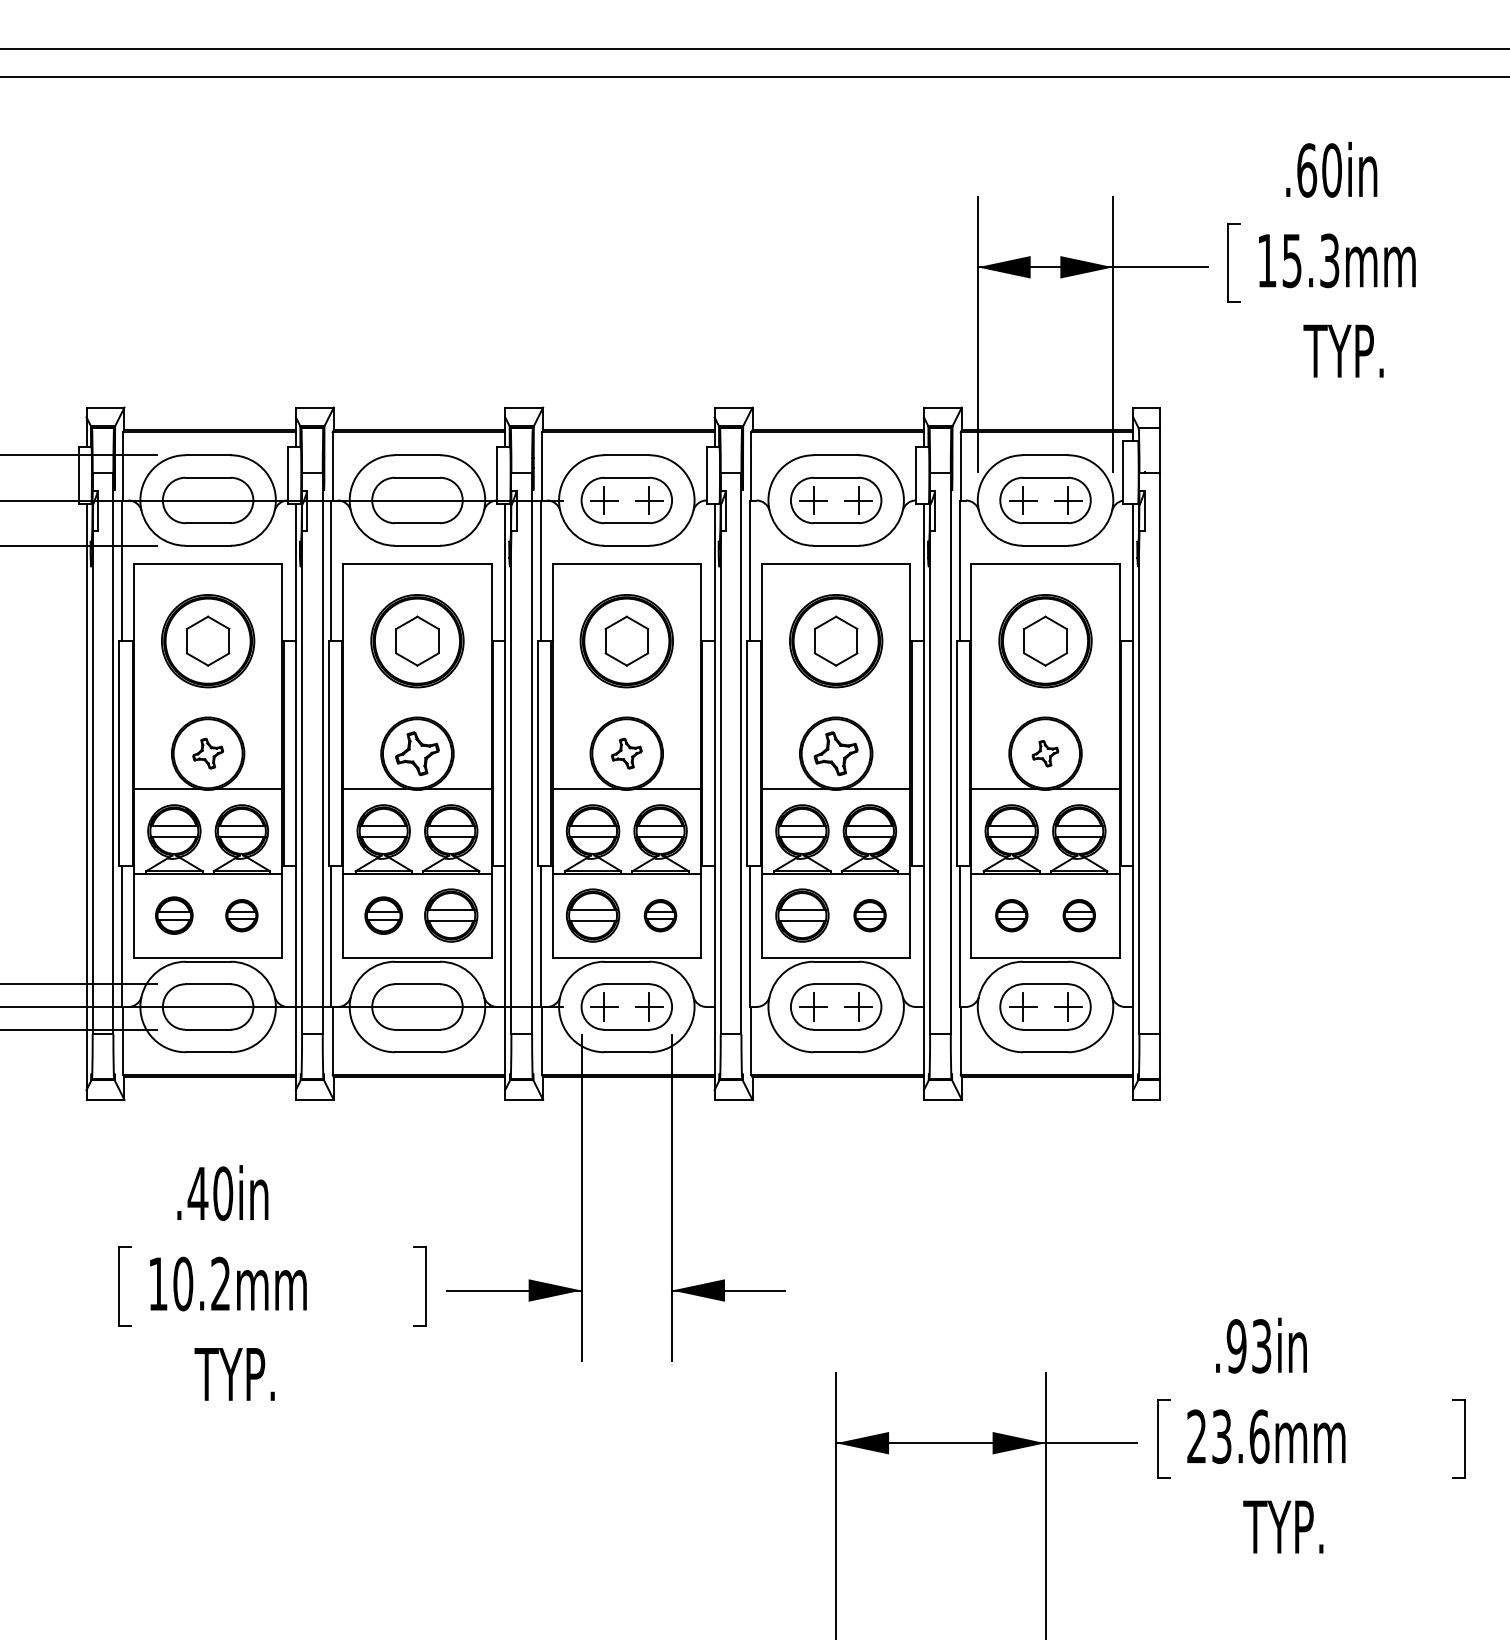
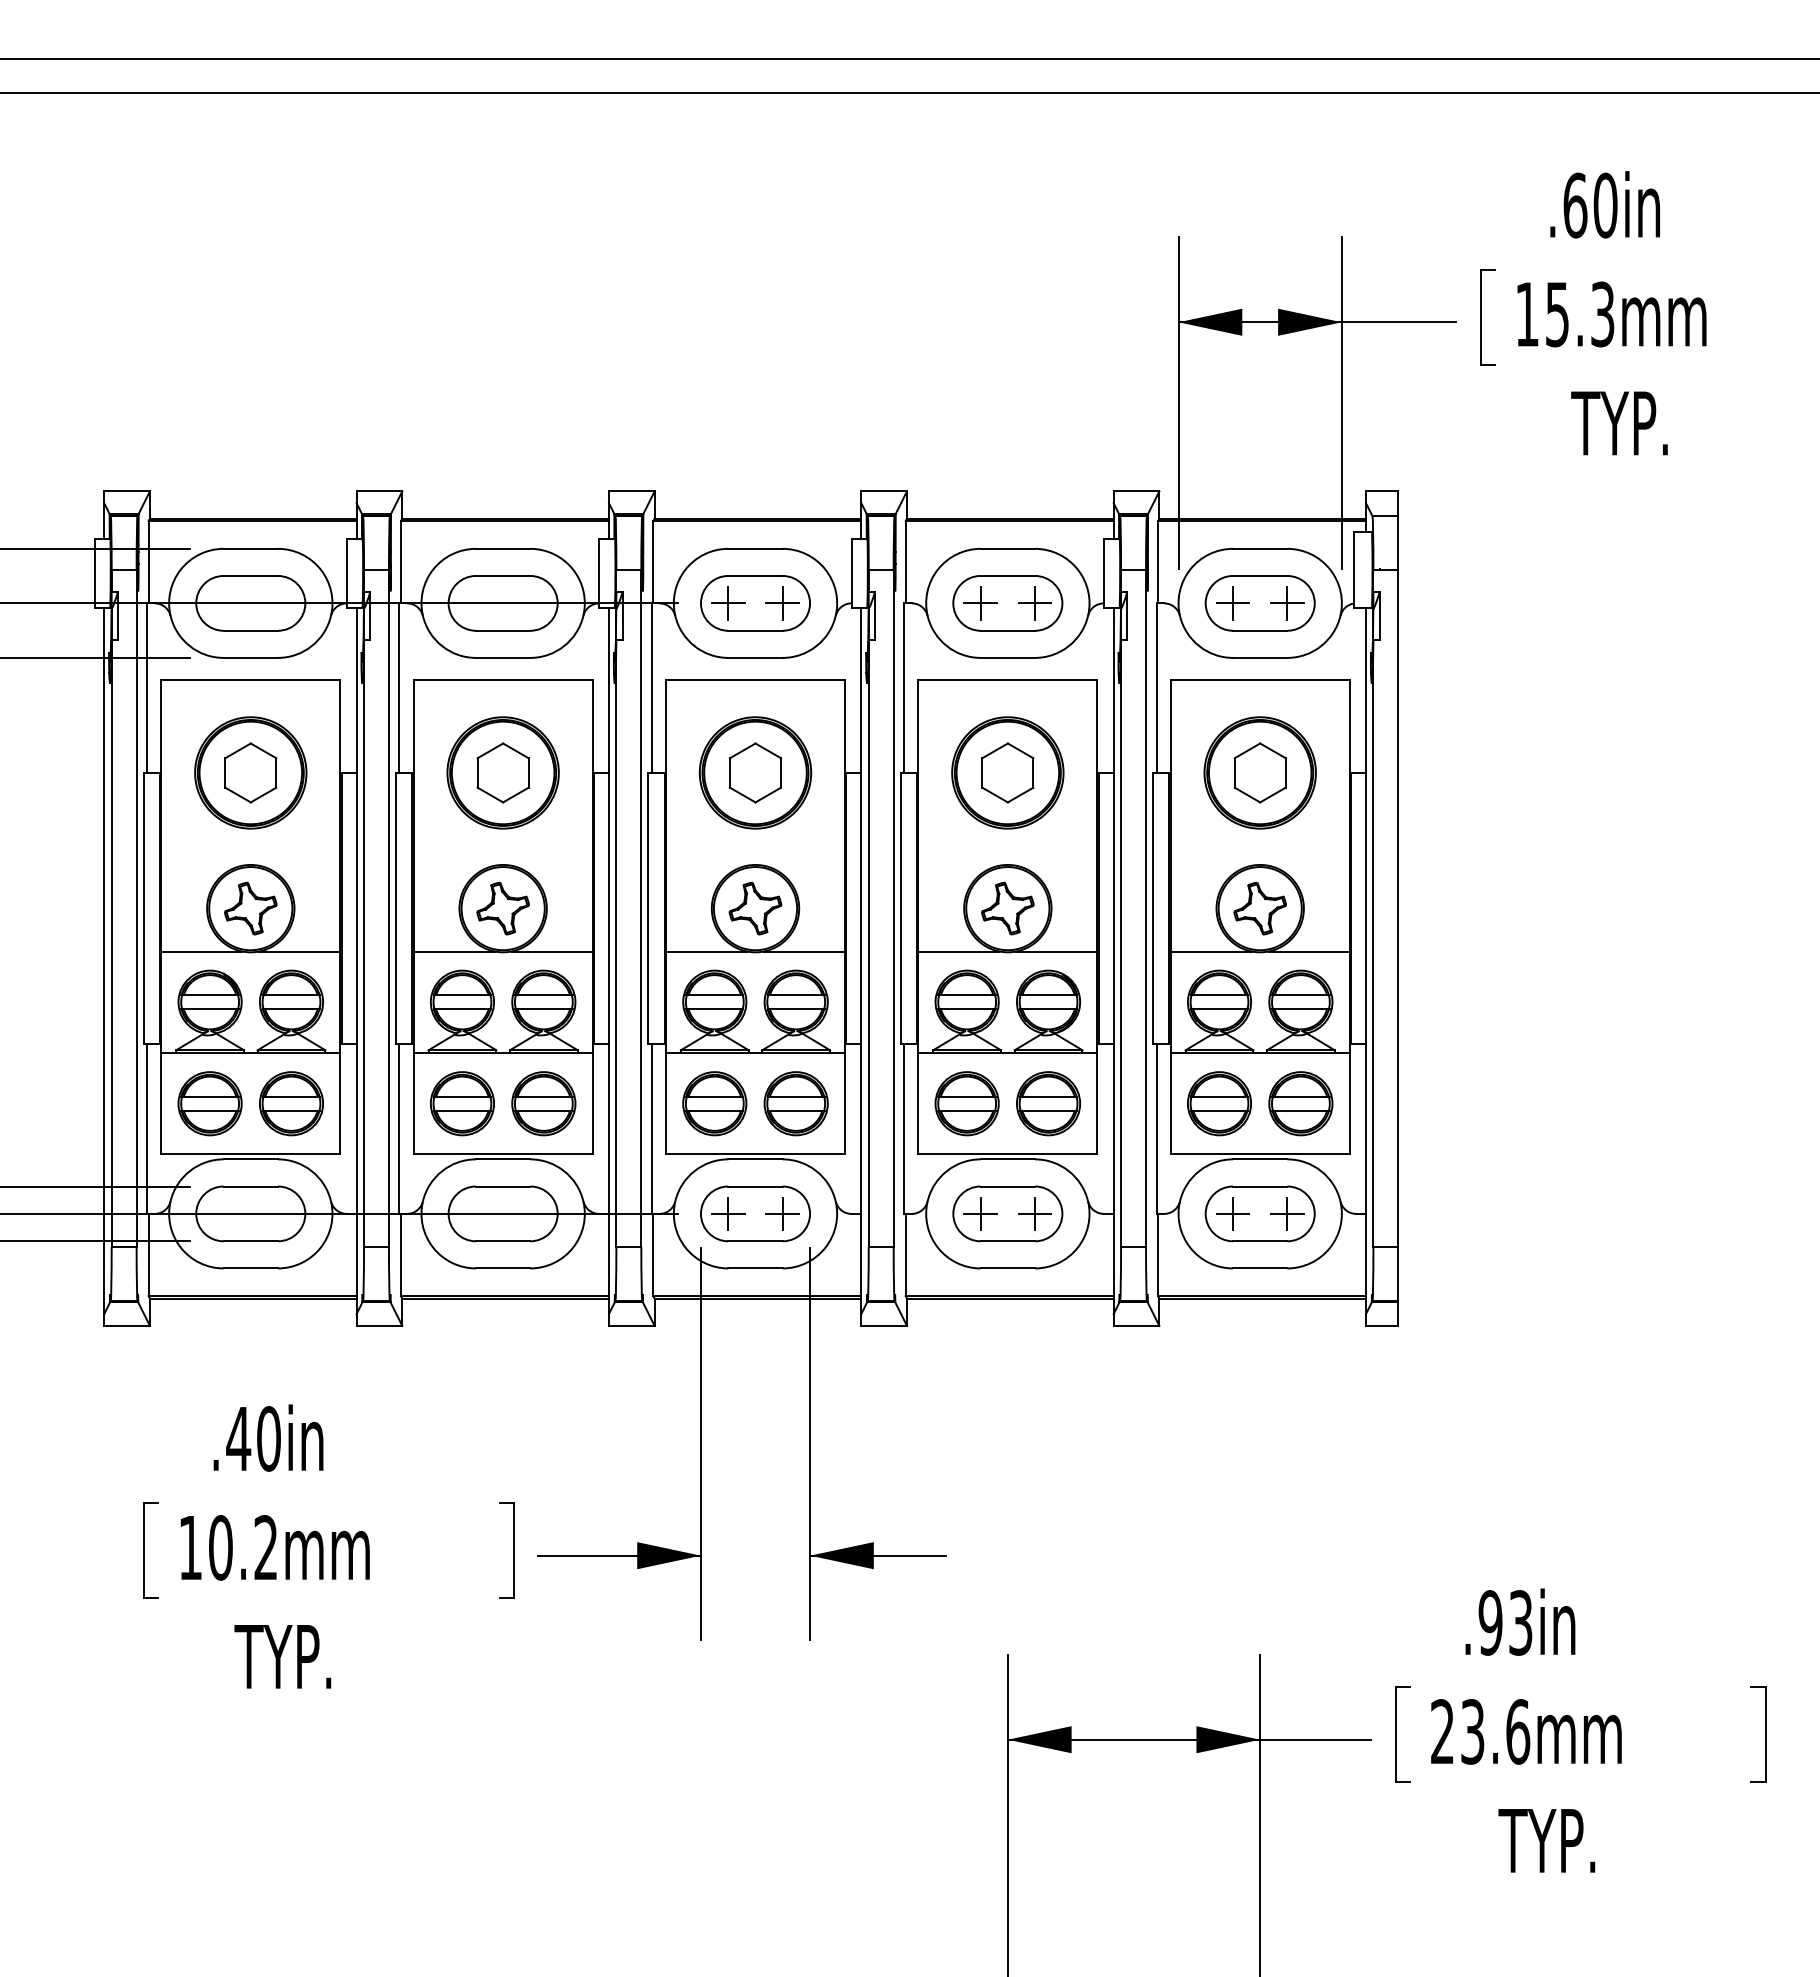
part: (207, 753) -> (250, 908), size x1.43
part: (626, 753) -> (755, 908), size x1.43
part: (1044, 753) -> (1259, 908), size x1.67
part: (173, 915) -> (209, 1103), size x1.43
part: (241, 915) -> (291, 1103), size x1.67
part: (383, 915) -> (462, 1103), size x1.43
part: (660, 915) -> (795, 1103), size x1.67
part: (869, 915) -> (1048, 1103), size x1.67
part: (1011, 915) -> (1219, 1103), size x1.67
part: (1078, 915) -> (1300, 1103), size x1.67

